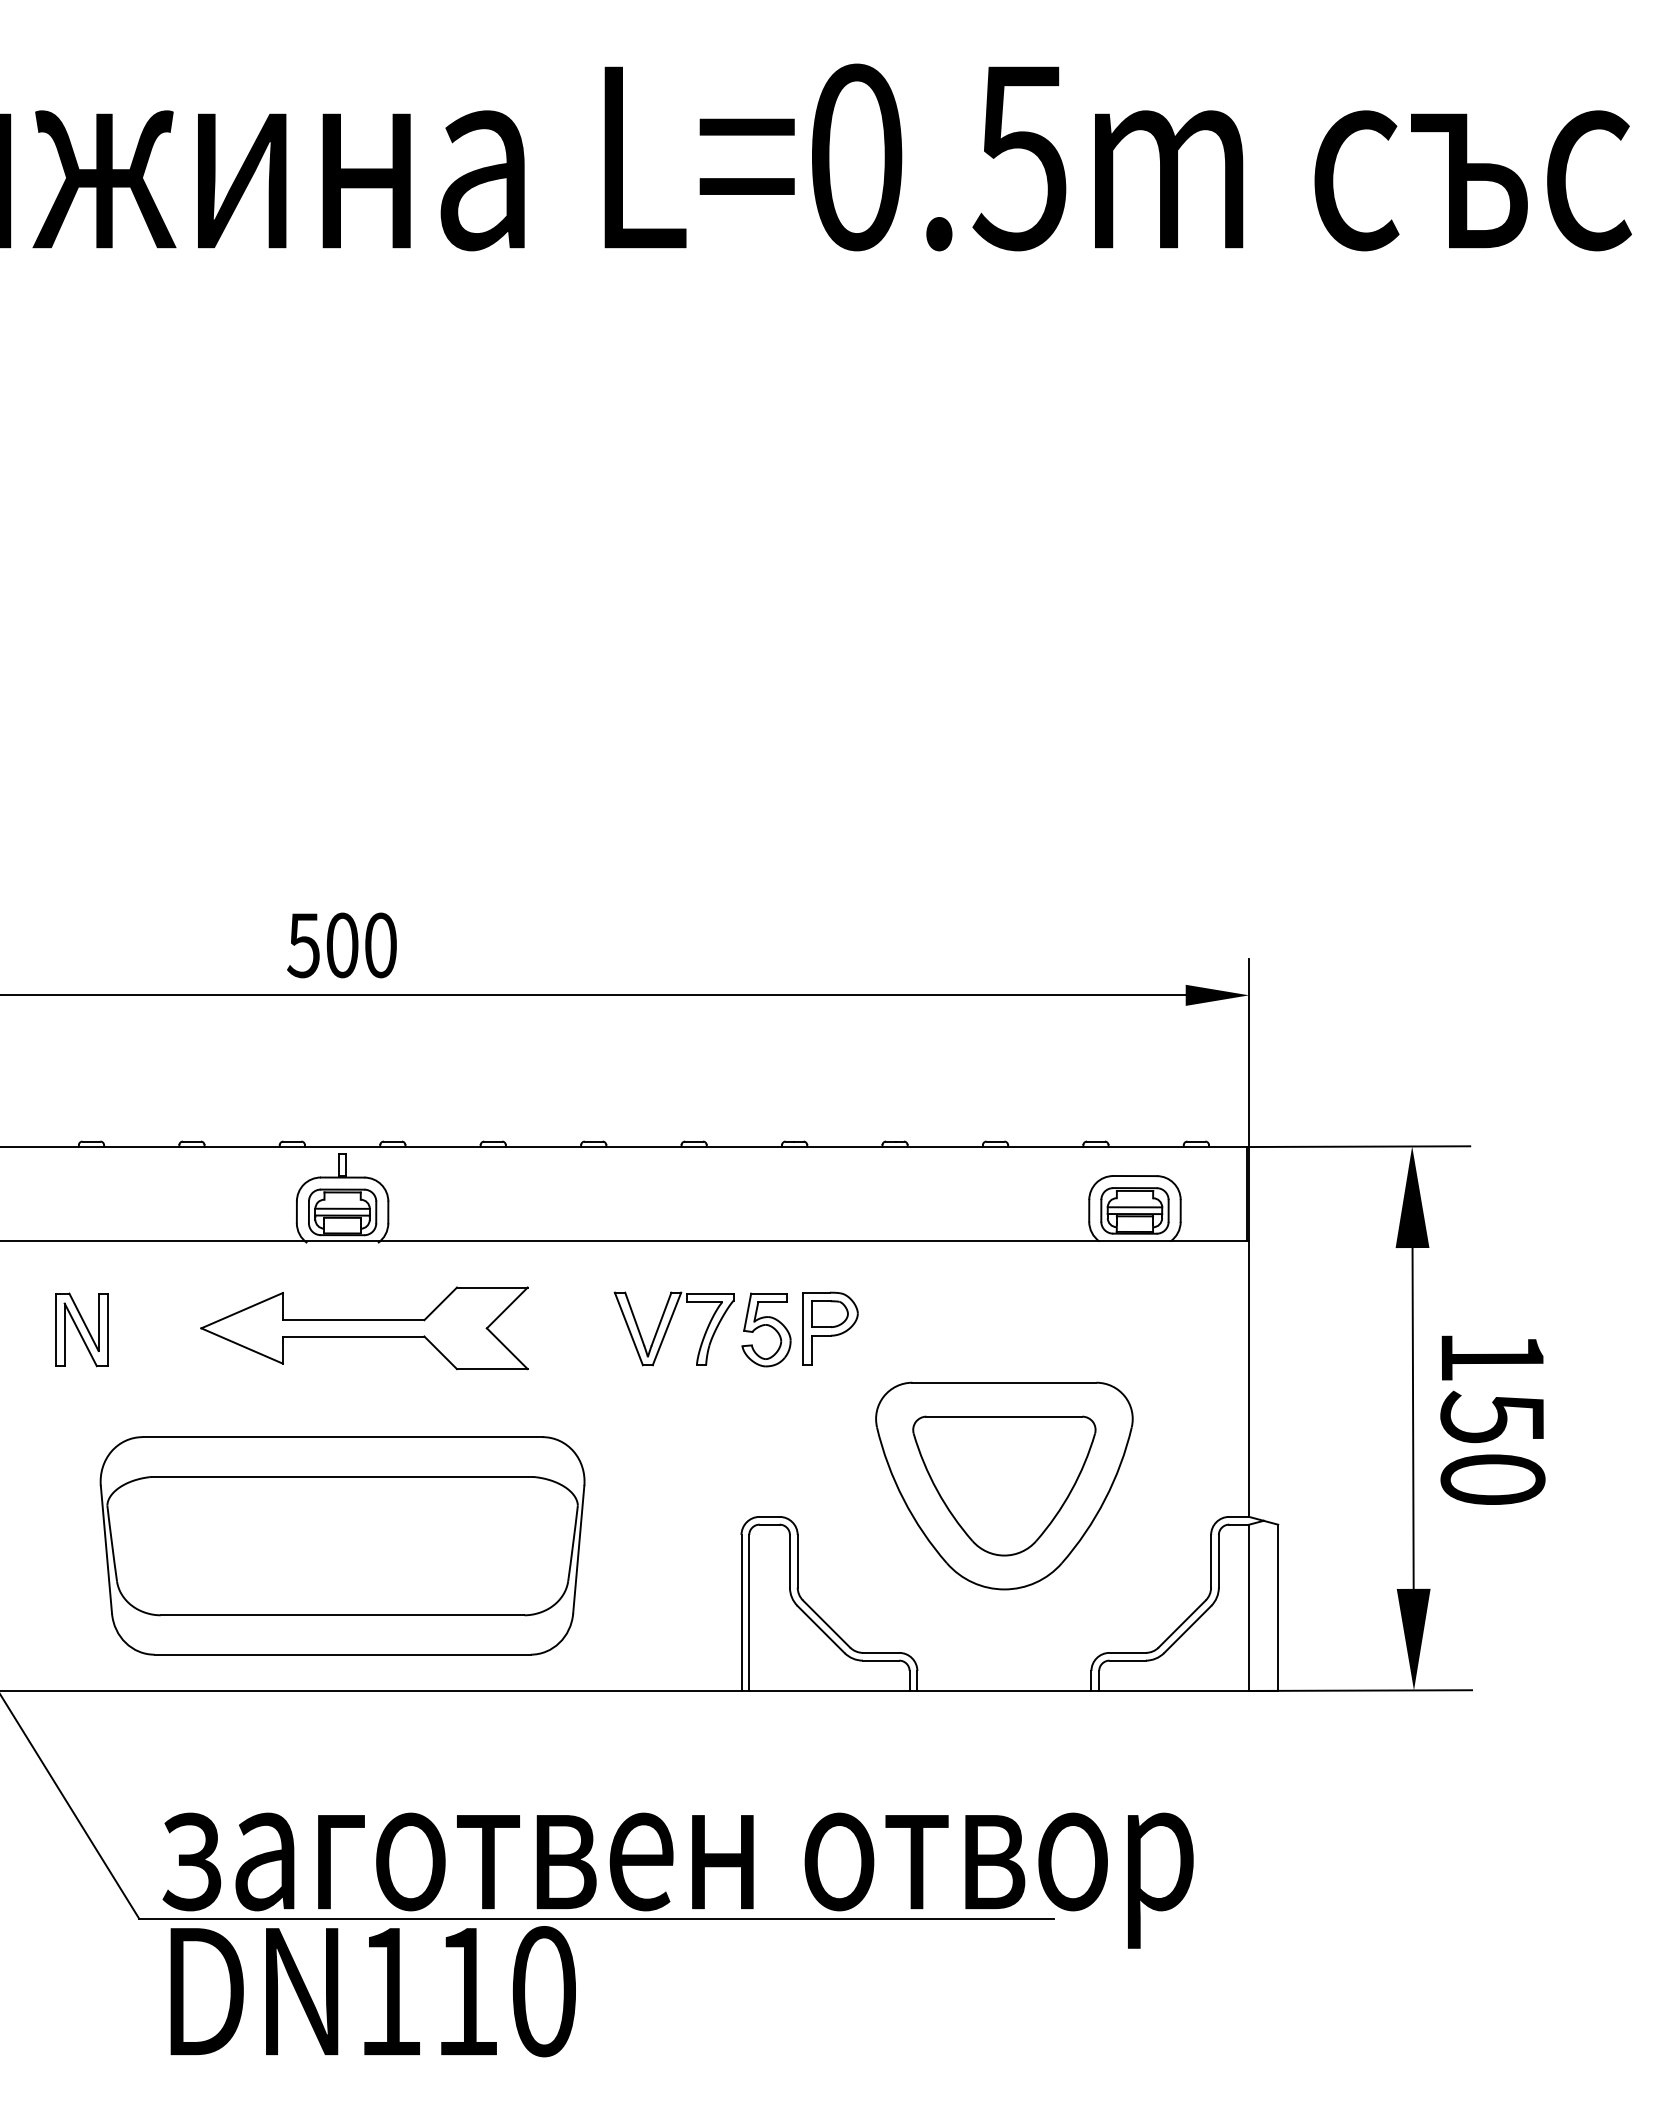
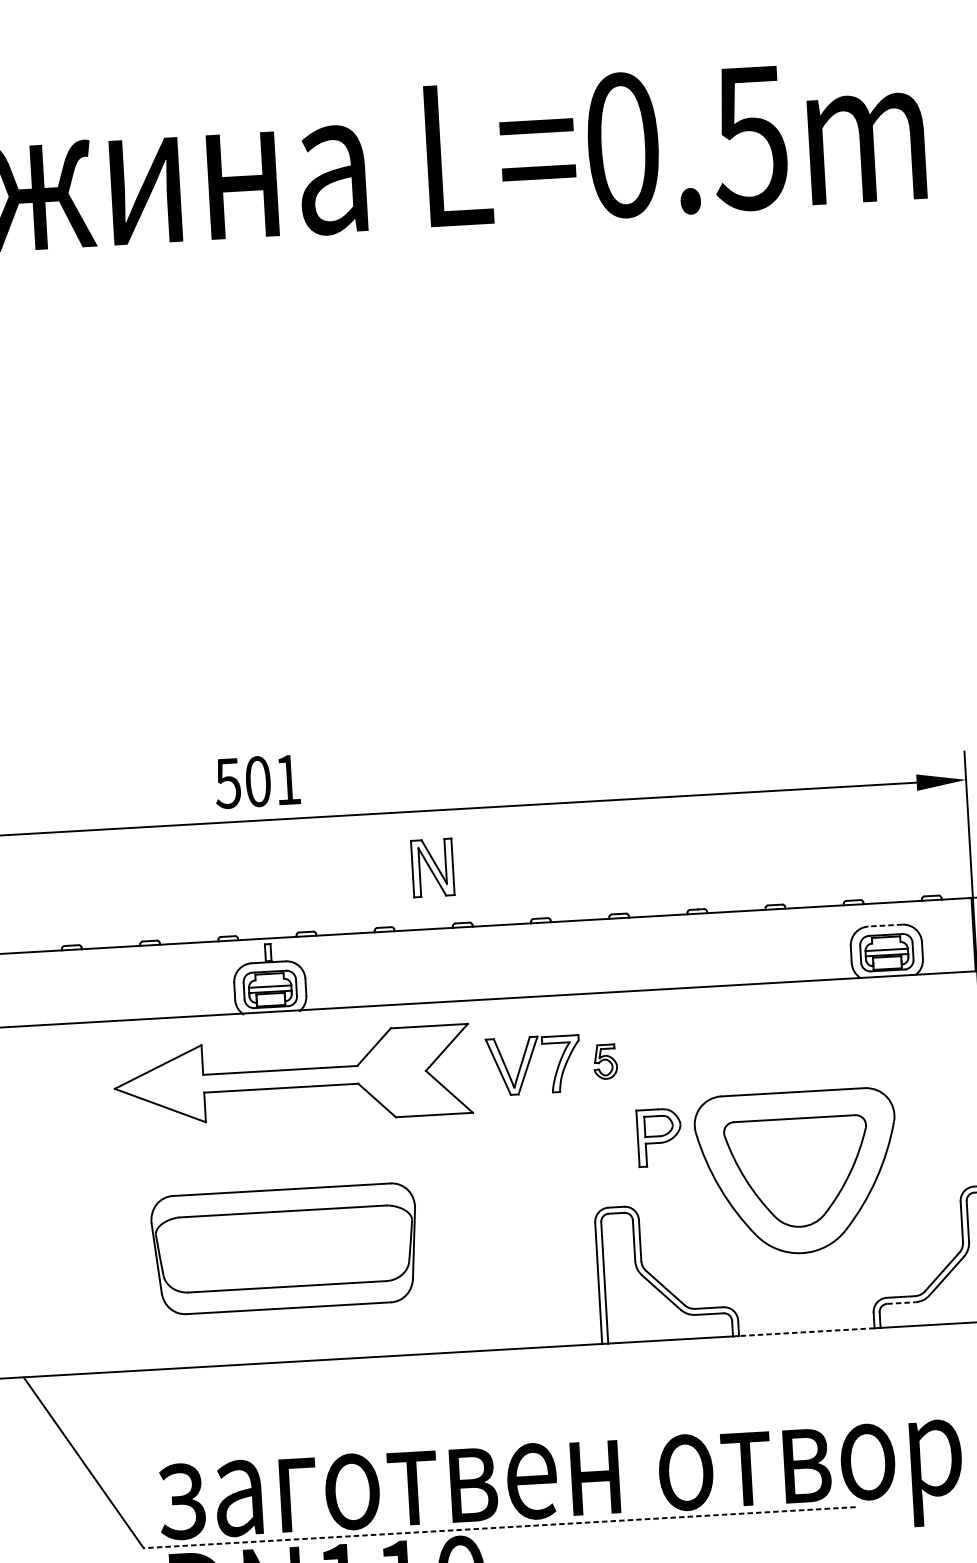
text: (380, 945) -> (287, 780), 500 -> 501
line: (1135, 1176) -> (885, 925), solid -> dashed
part: (364, 1328) -> (292, 1078), size x1.4
part: (830, 1328) -> (659, 1137), moved
part: (81, 1329) -> (432, 867), moved
part: (766, 1329) -> (605, 1061), size x0.6
part: (342, 1545) -> (285, 1248), size x0.7
line: (1128, 1660) -> (902, 1302), solid -> dashed
line: (1003, 1690) -> (806, 1331), solid -> dashed
line: (596, 1918) -> (499, 1527), solid -> dashed

